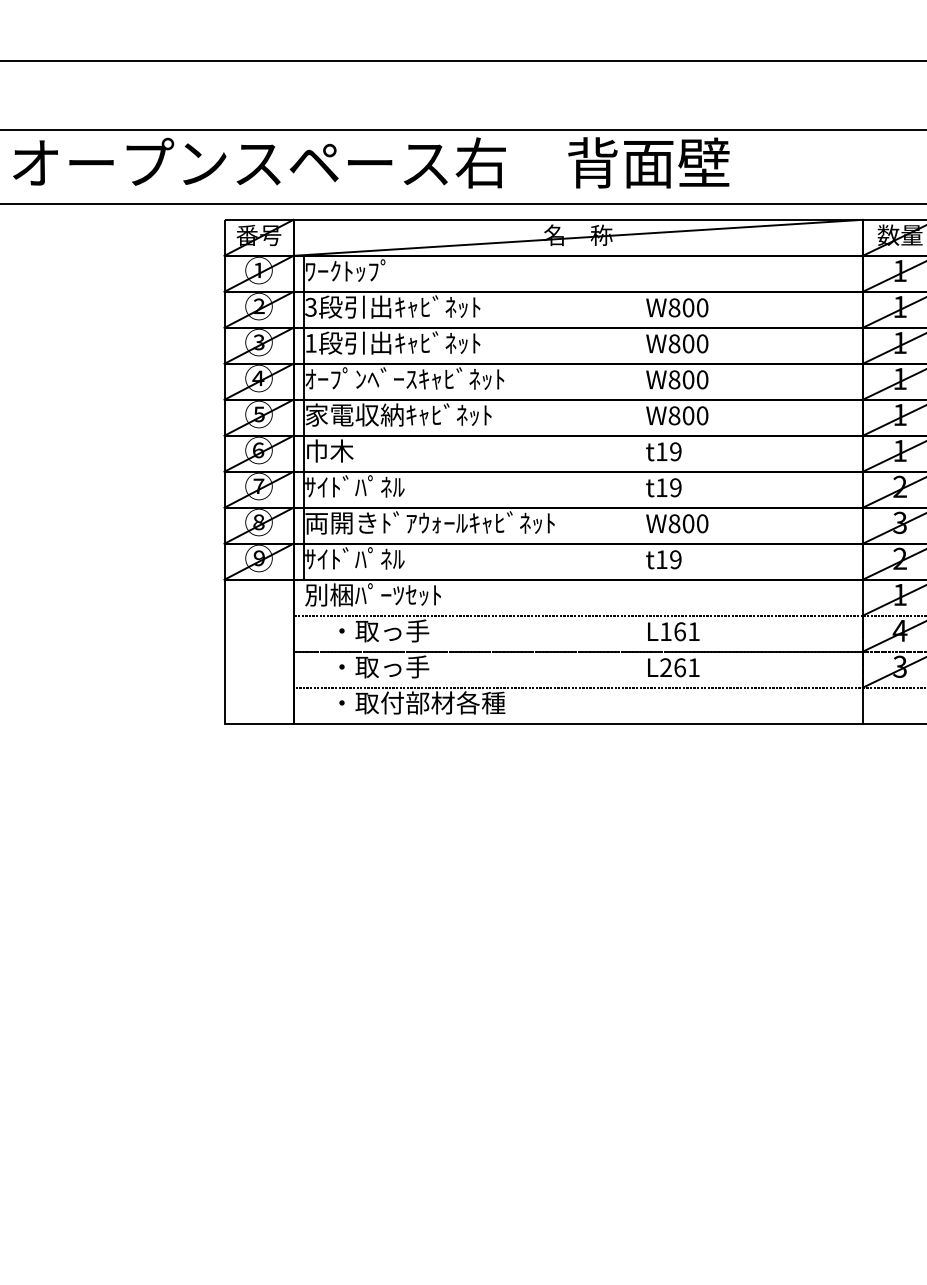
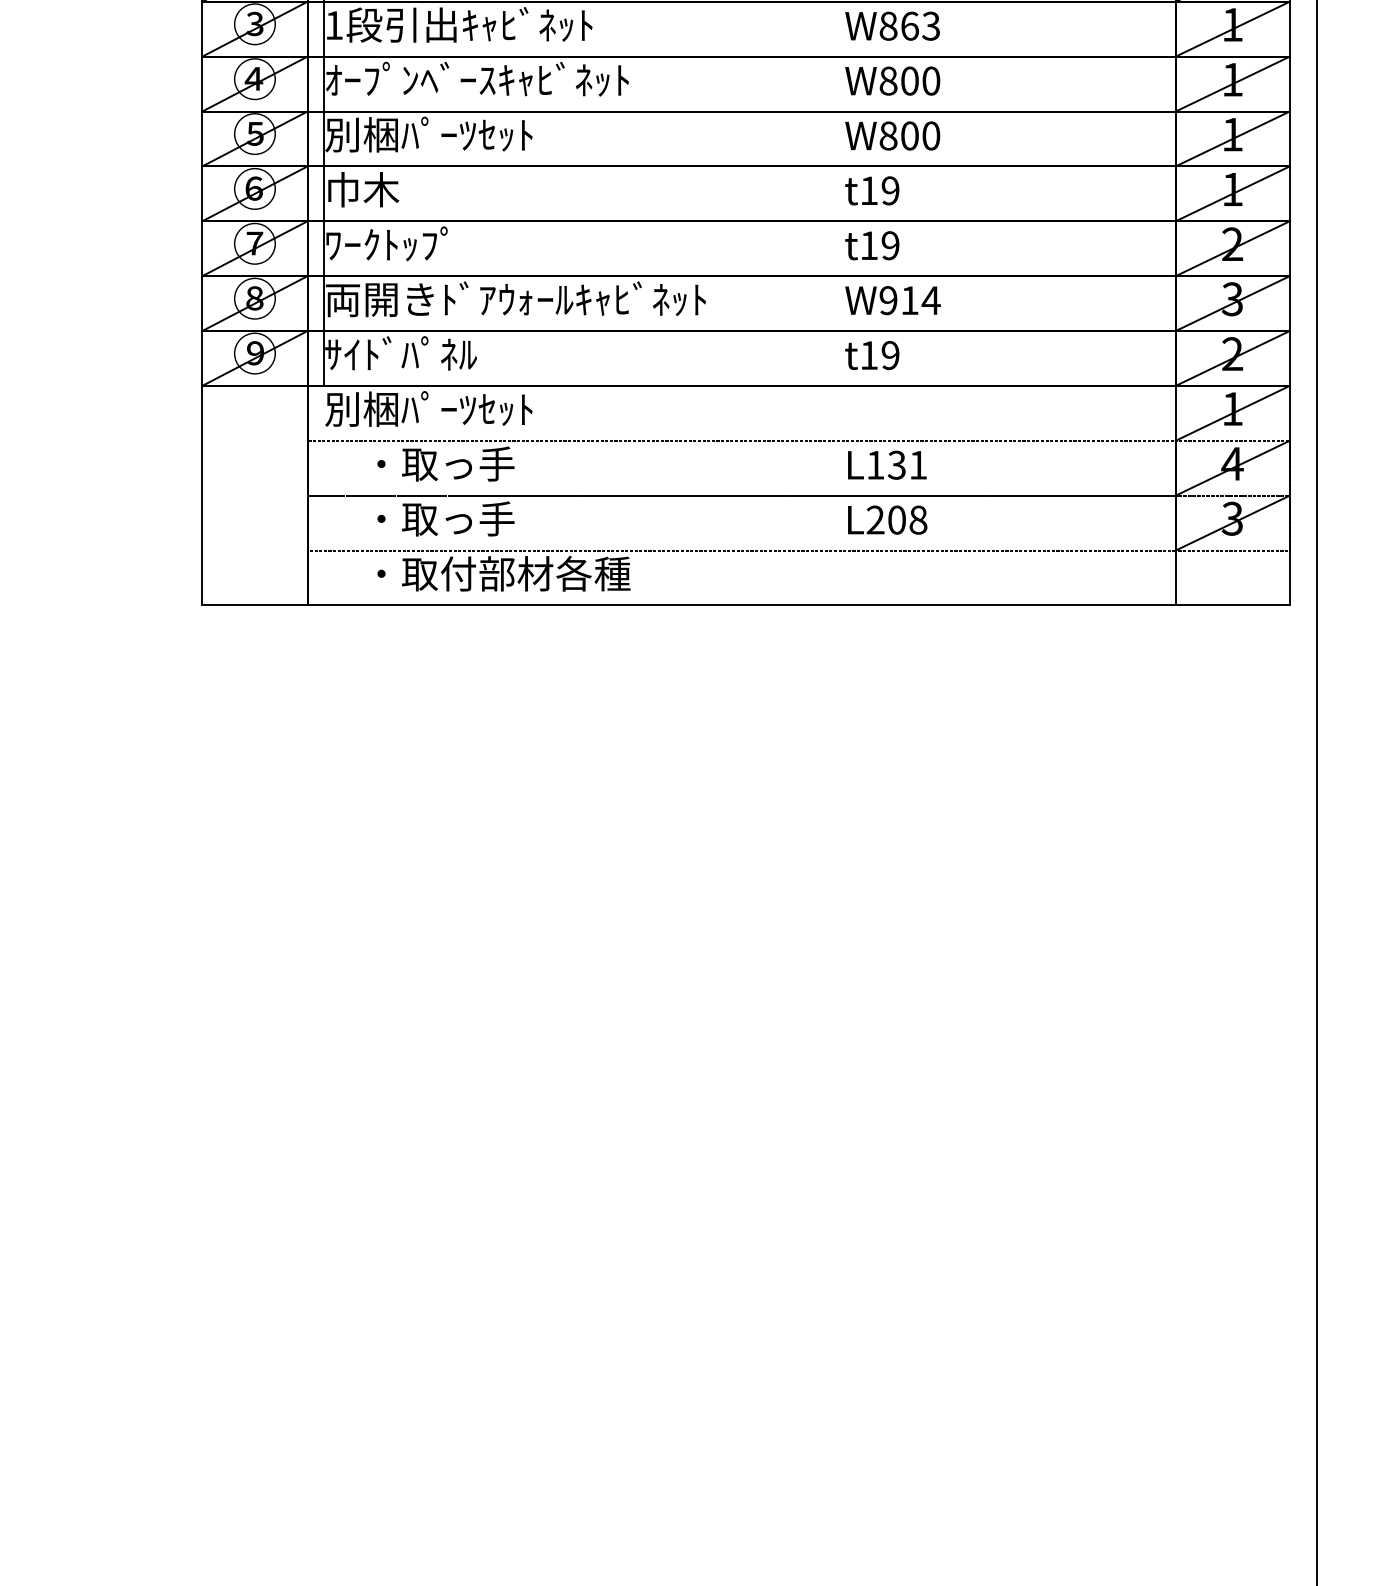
text: (695, 343) -> (920, 25), W800 -> W863
text: (398, 414) -> (467, 133), 家電収納ｷｬﾋﾞﾈｯﾄ -> 別梱ﾊﾟｰﾂｾｯﾄ
text: (354, 486) -> (400, 243), ｻｲﾄﾞﾊﾟﾈﾙ -> ﾜｰｸﾄｯﾌﾟ
text: (688, 523) -> (909, 300), W800 -> W914
text: (679, 631) -> (896, 464), L161 -> L131
text: (686, 667) -> (906, 519), L261 -> L208

